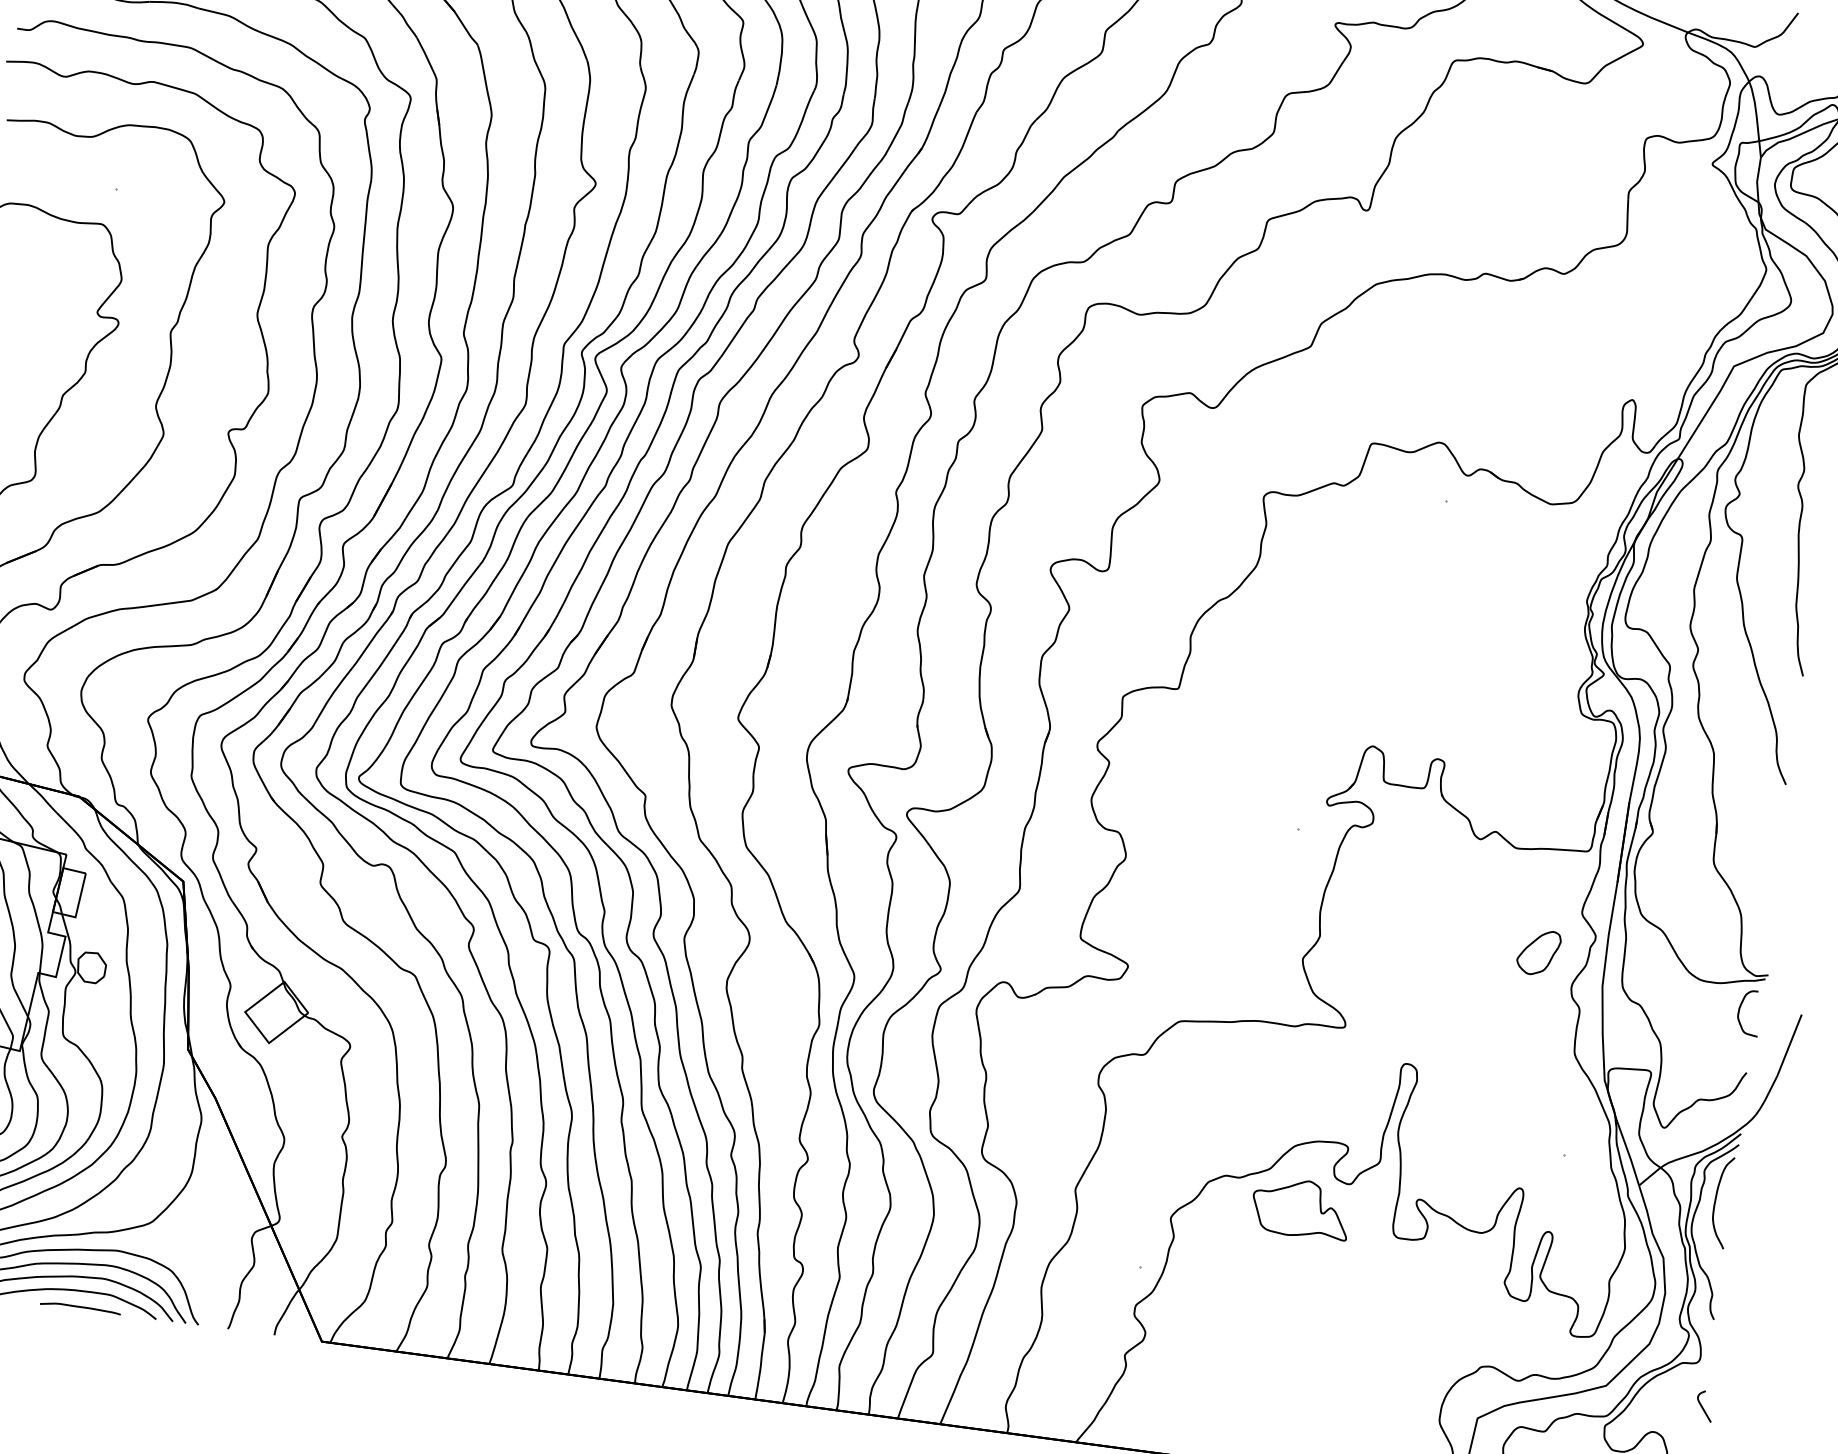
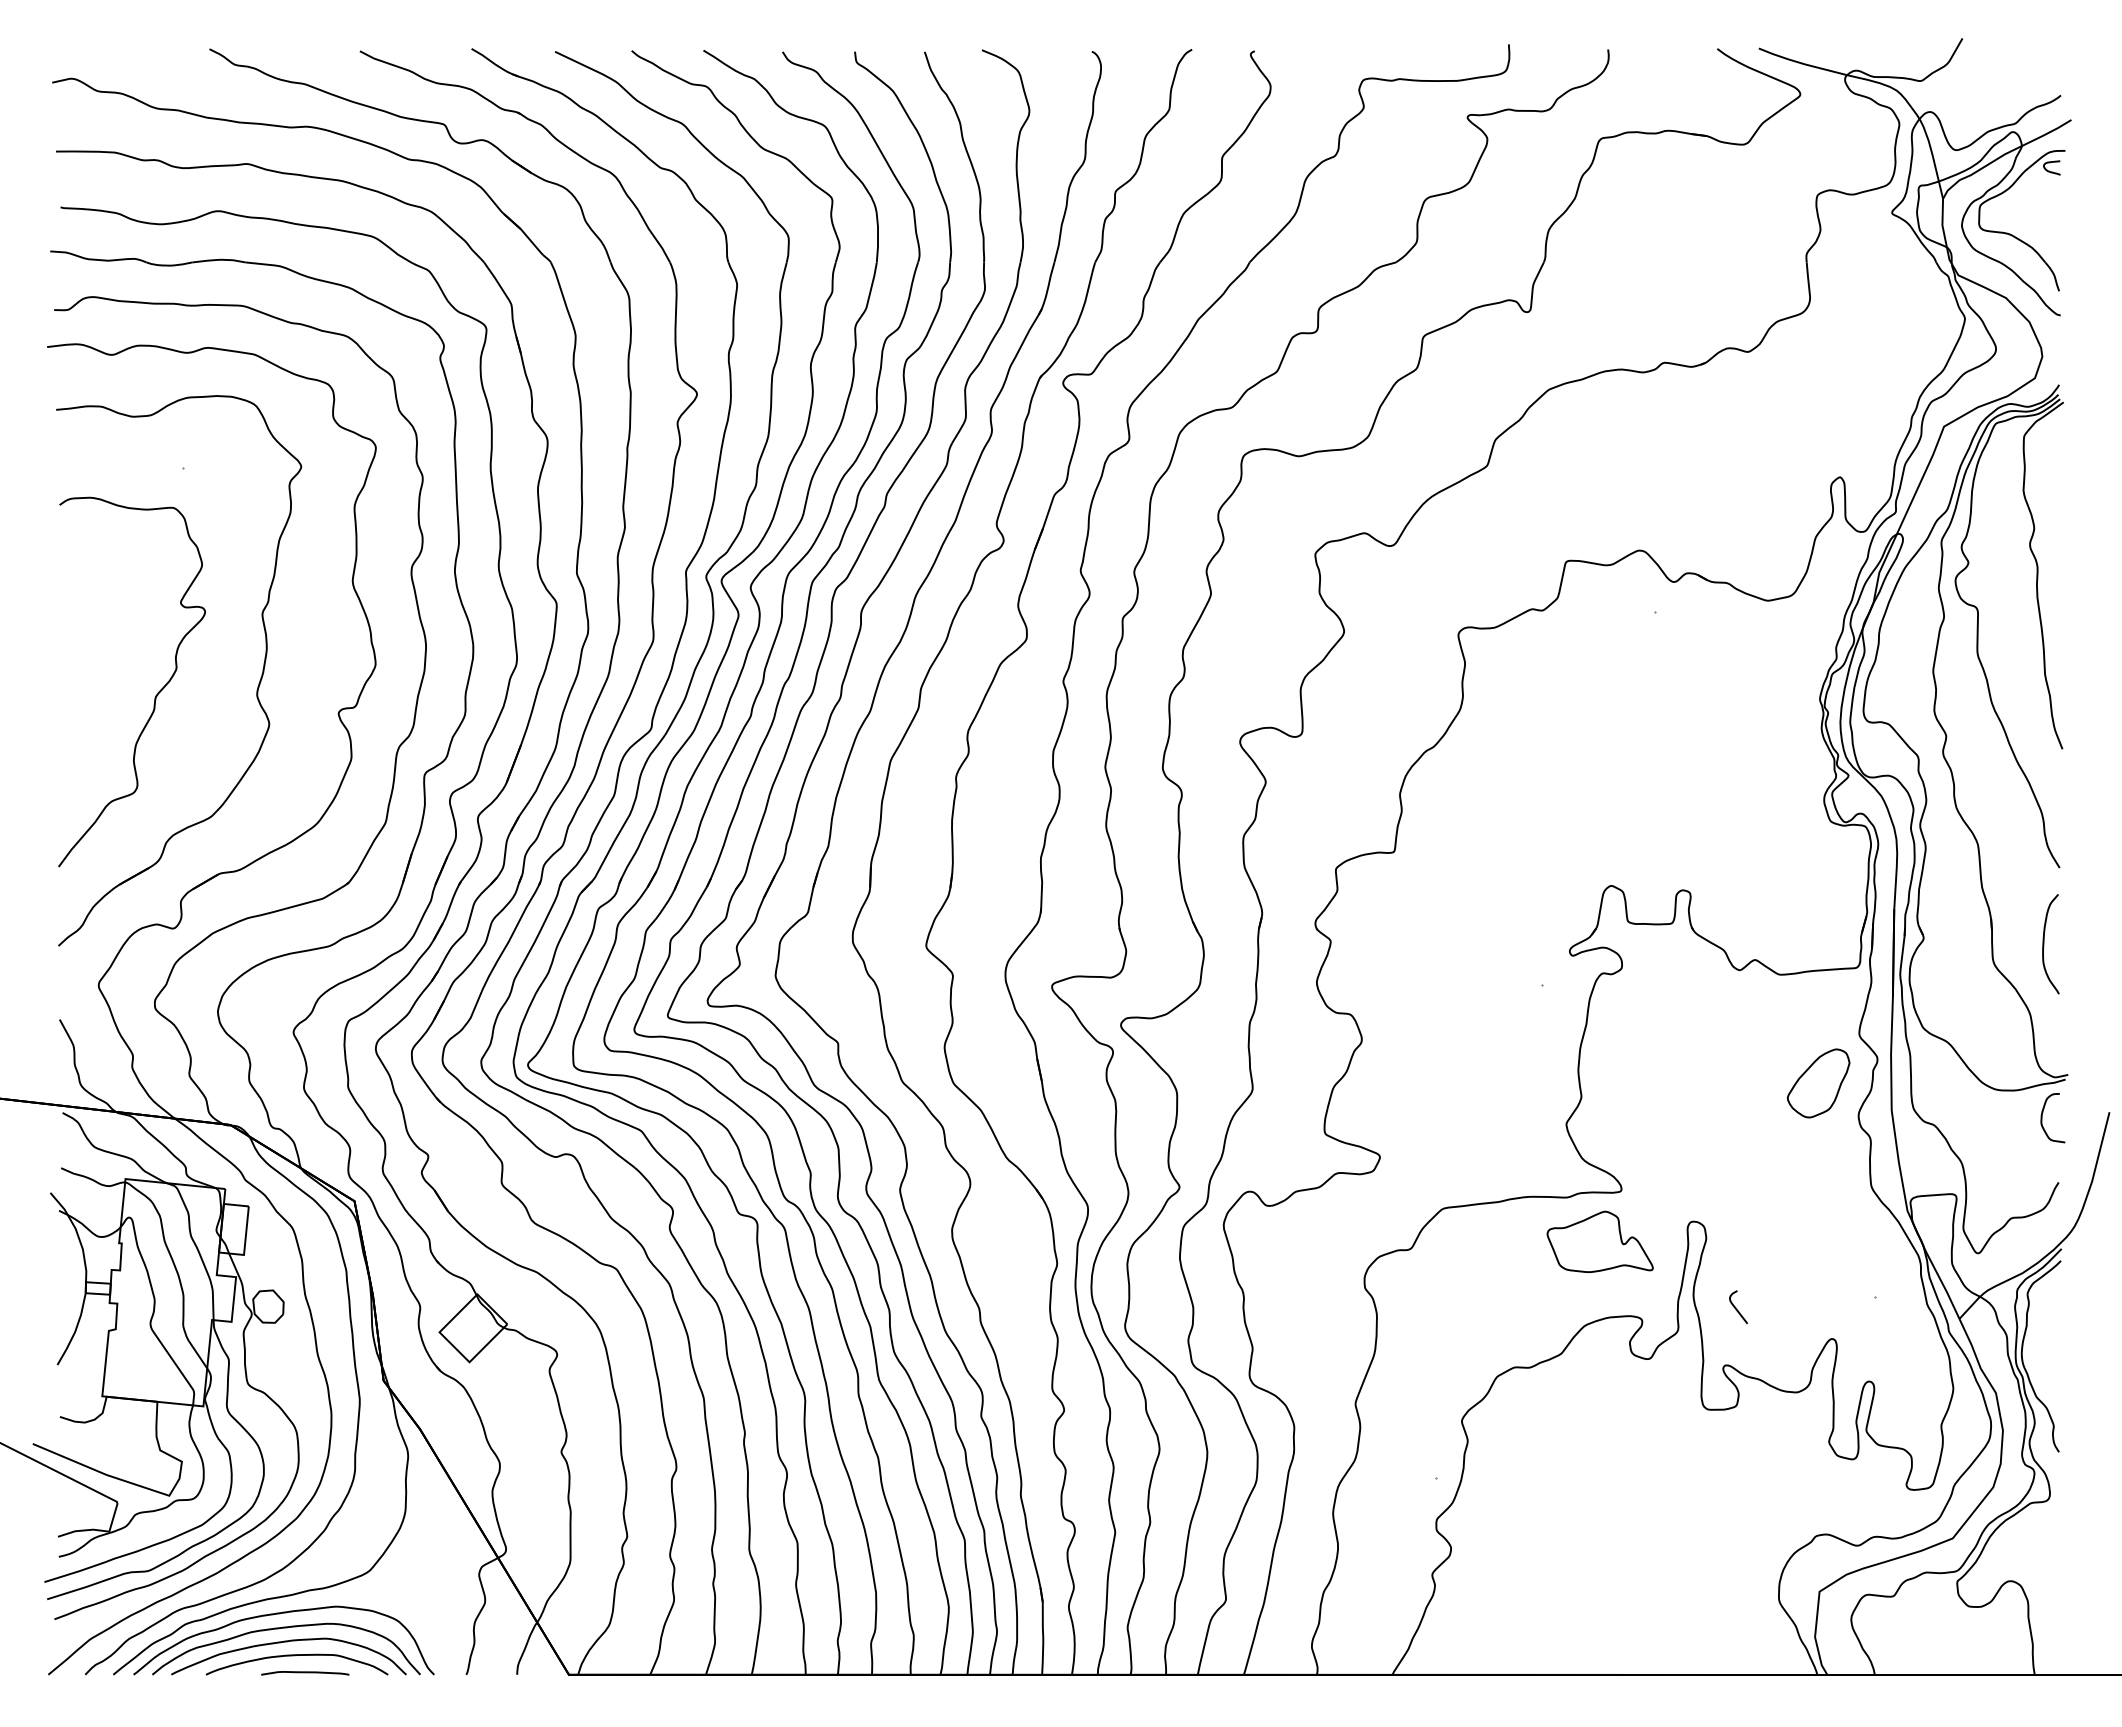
part: (1538, 952) -> (1818, 1083), size x1.4
curve: (1716, 1201) -> (2044, 944), moved
part: (1300, 1208) -> (1599, 1241), moved
curve: (1702, 1406) -> (1736, 1307), moved

